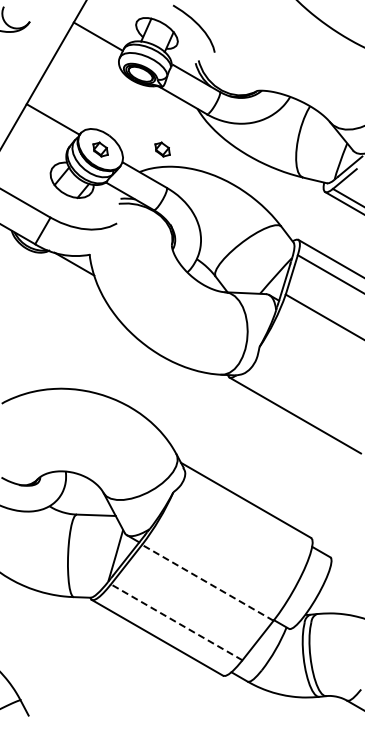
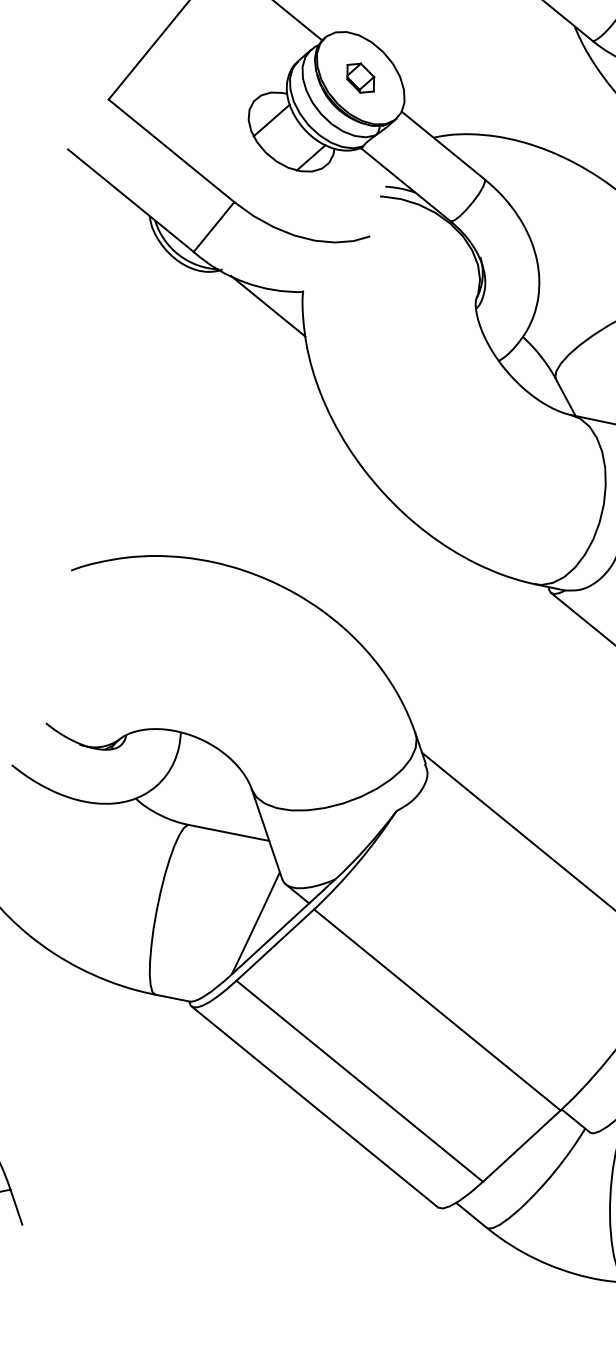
part: (162, 149) -> (488, 98), removed
line: (207, 582) -> (436, 1009), dashed -> solid
line: (176, 622) -> (359, 1081), dashed -> solid

